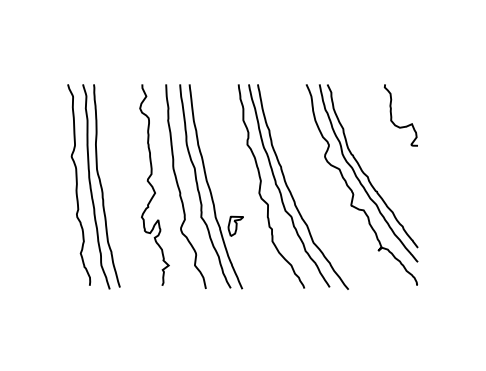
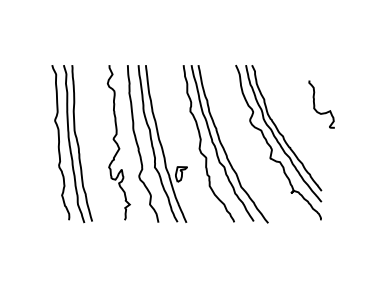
curve: (392, 116) -> (315, 105), moved

